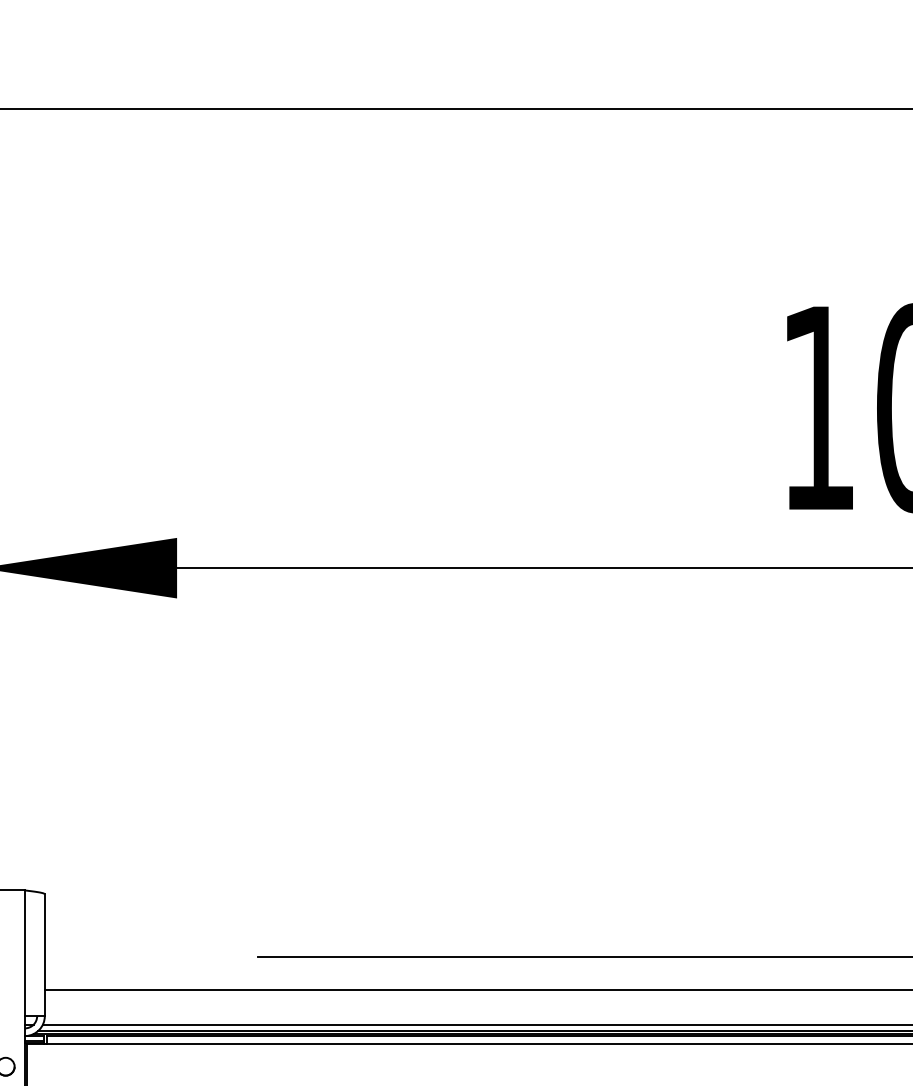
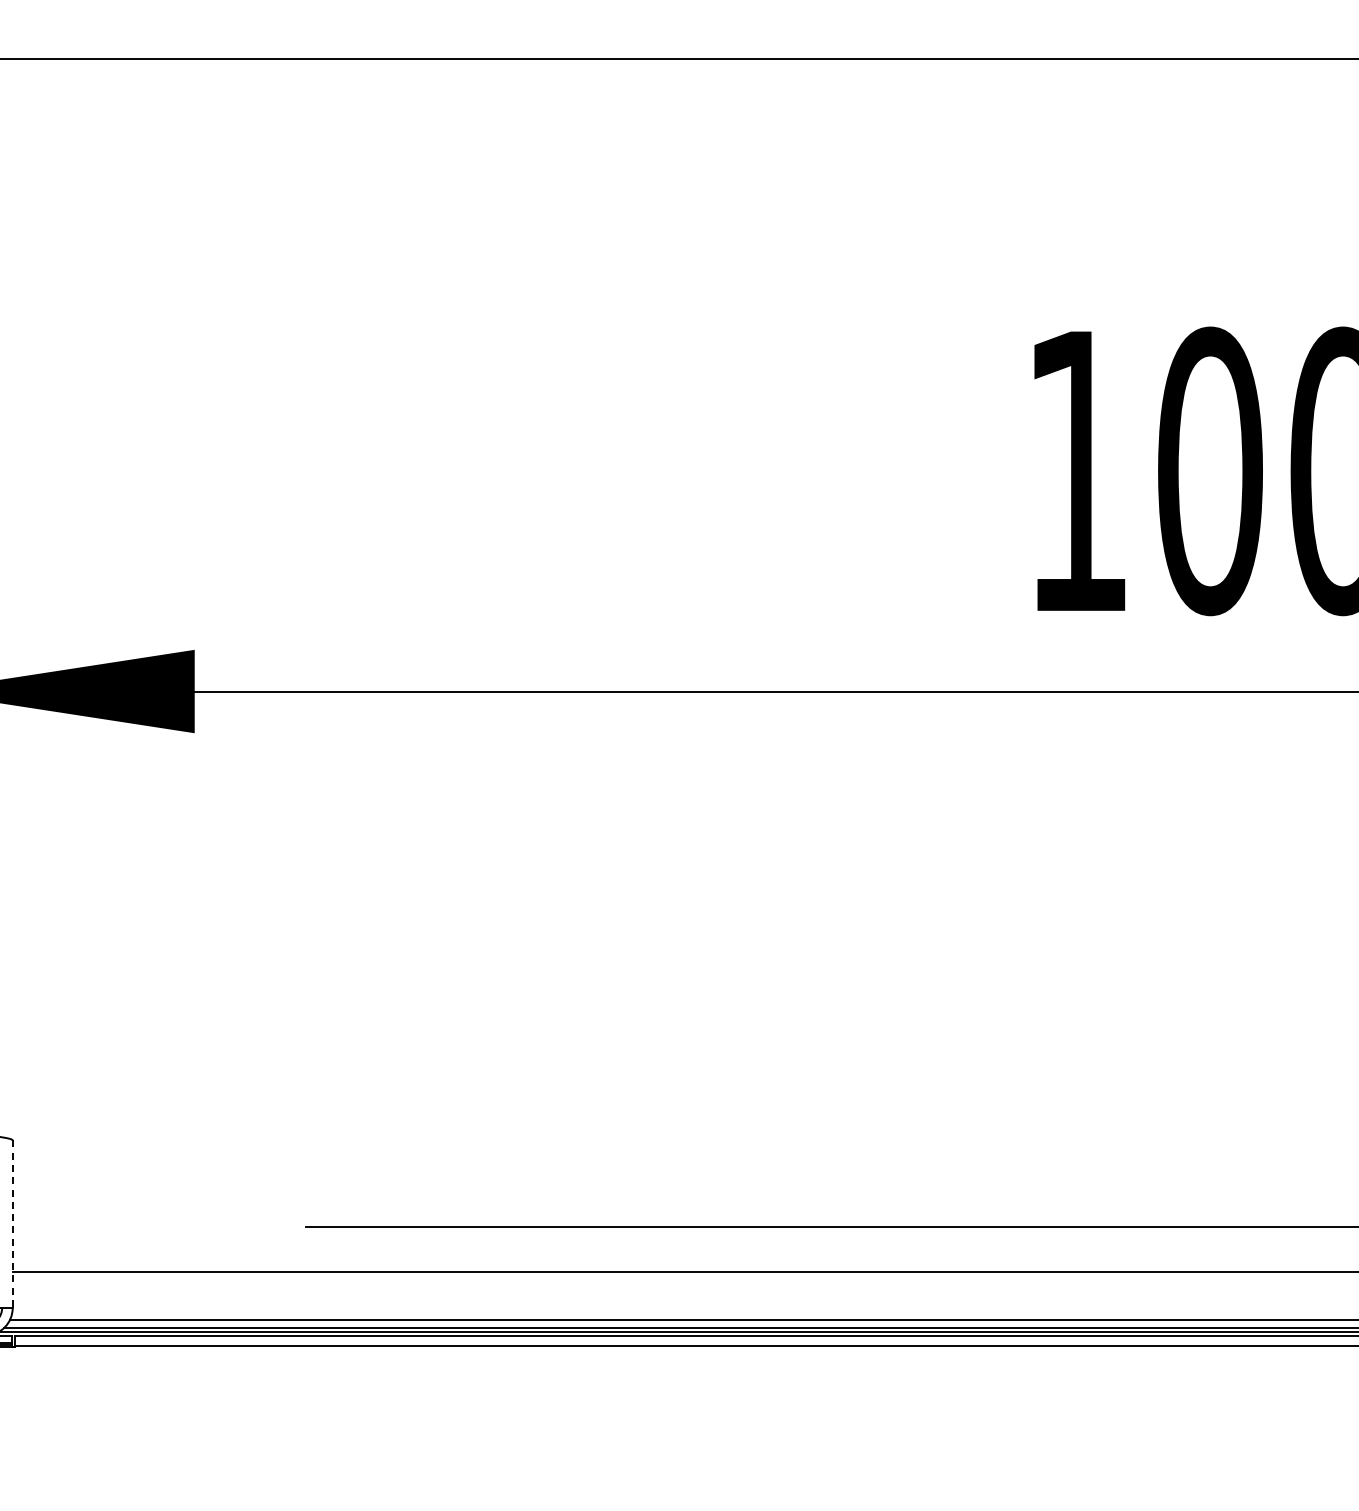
line: (44, 955) -> (12, 1224), solid -> dashed

